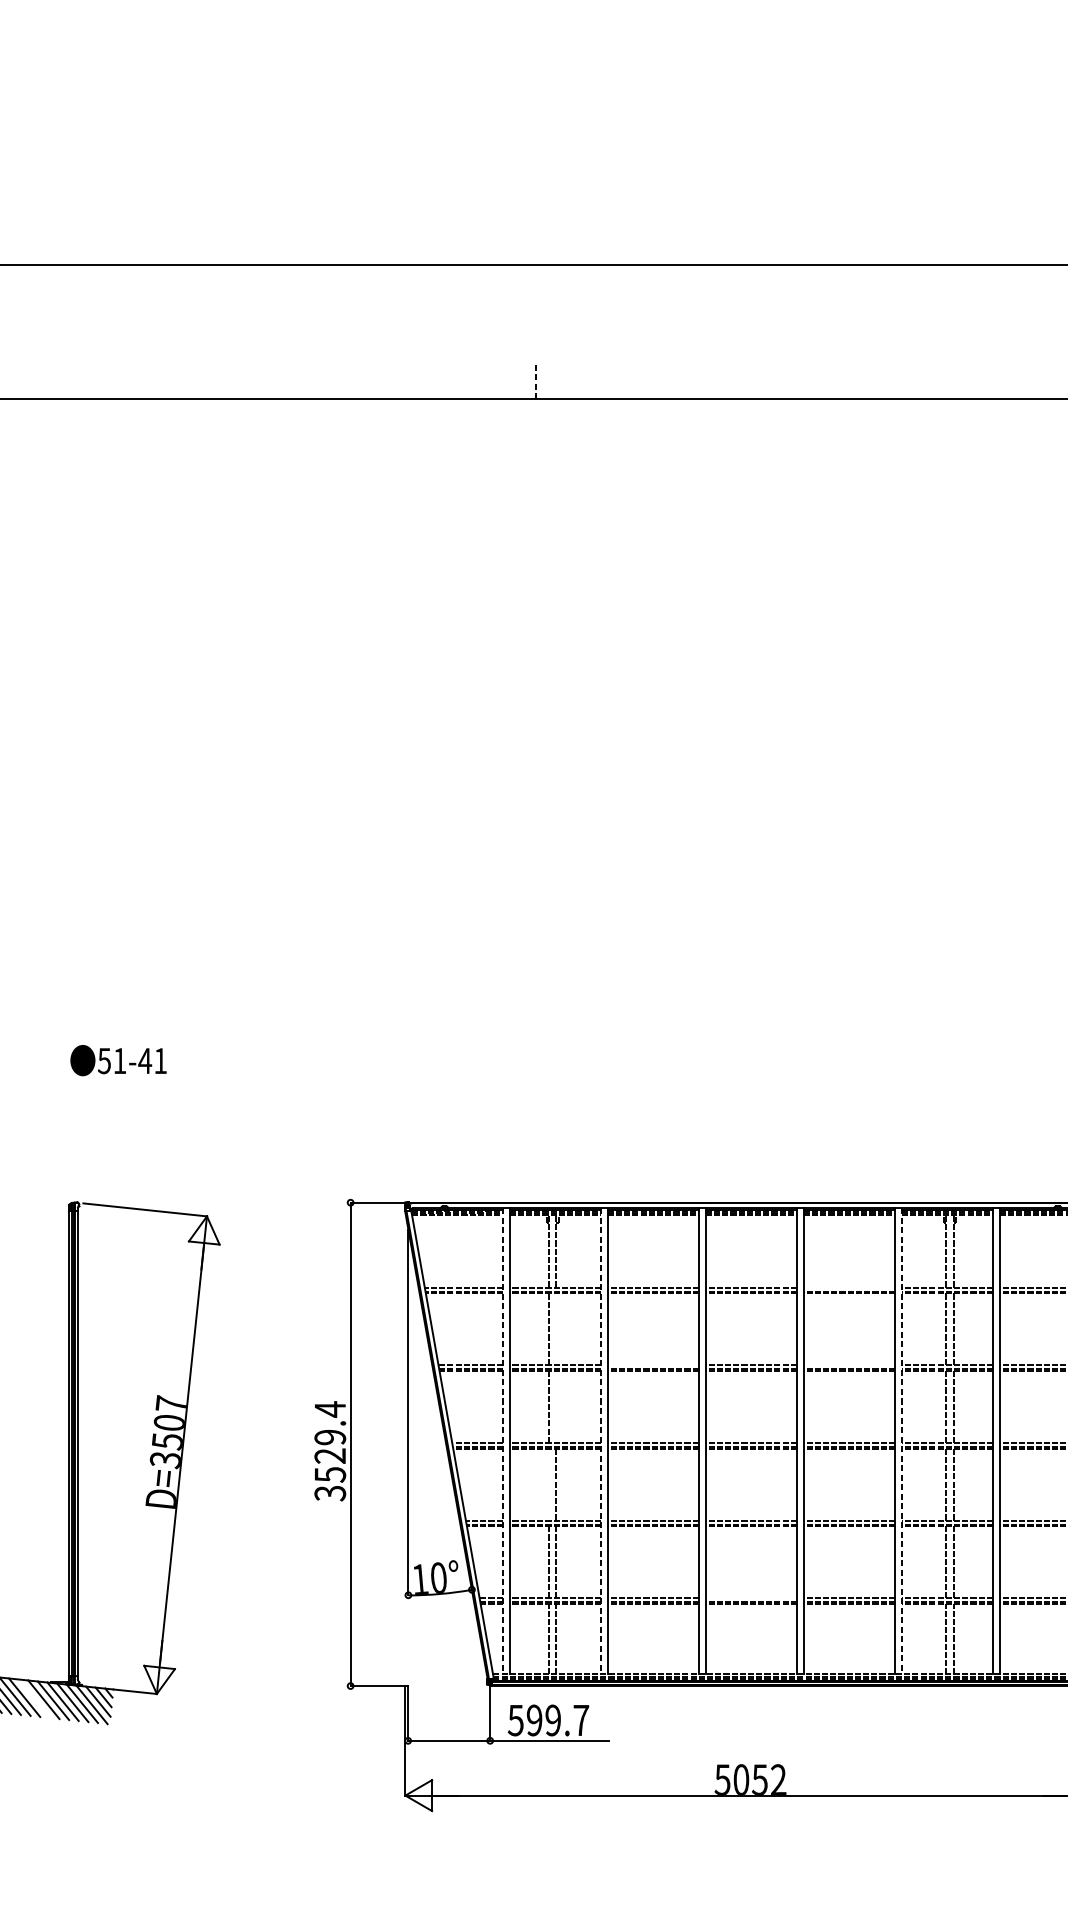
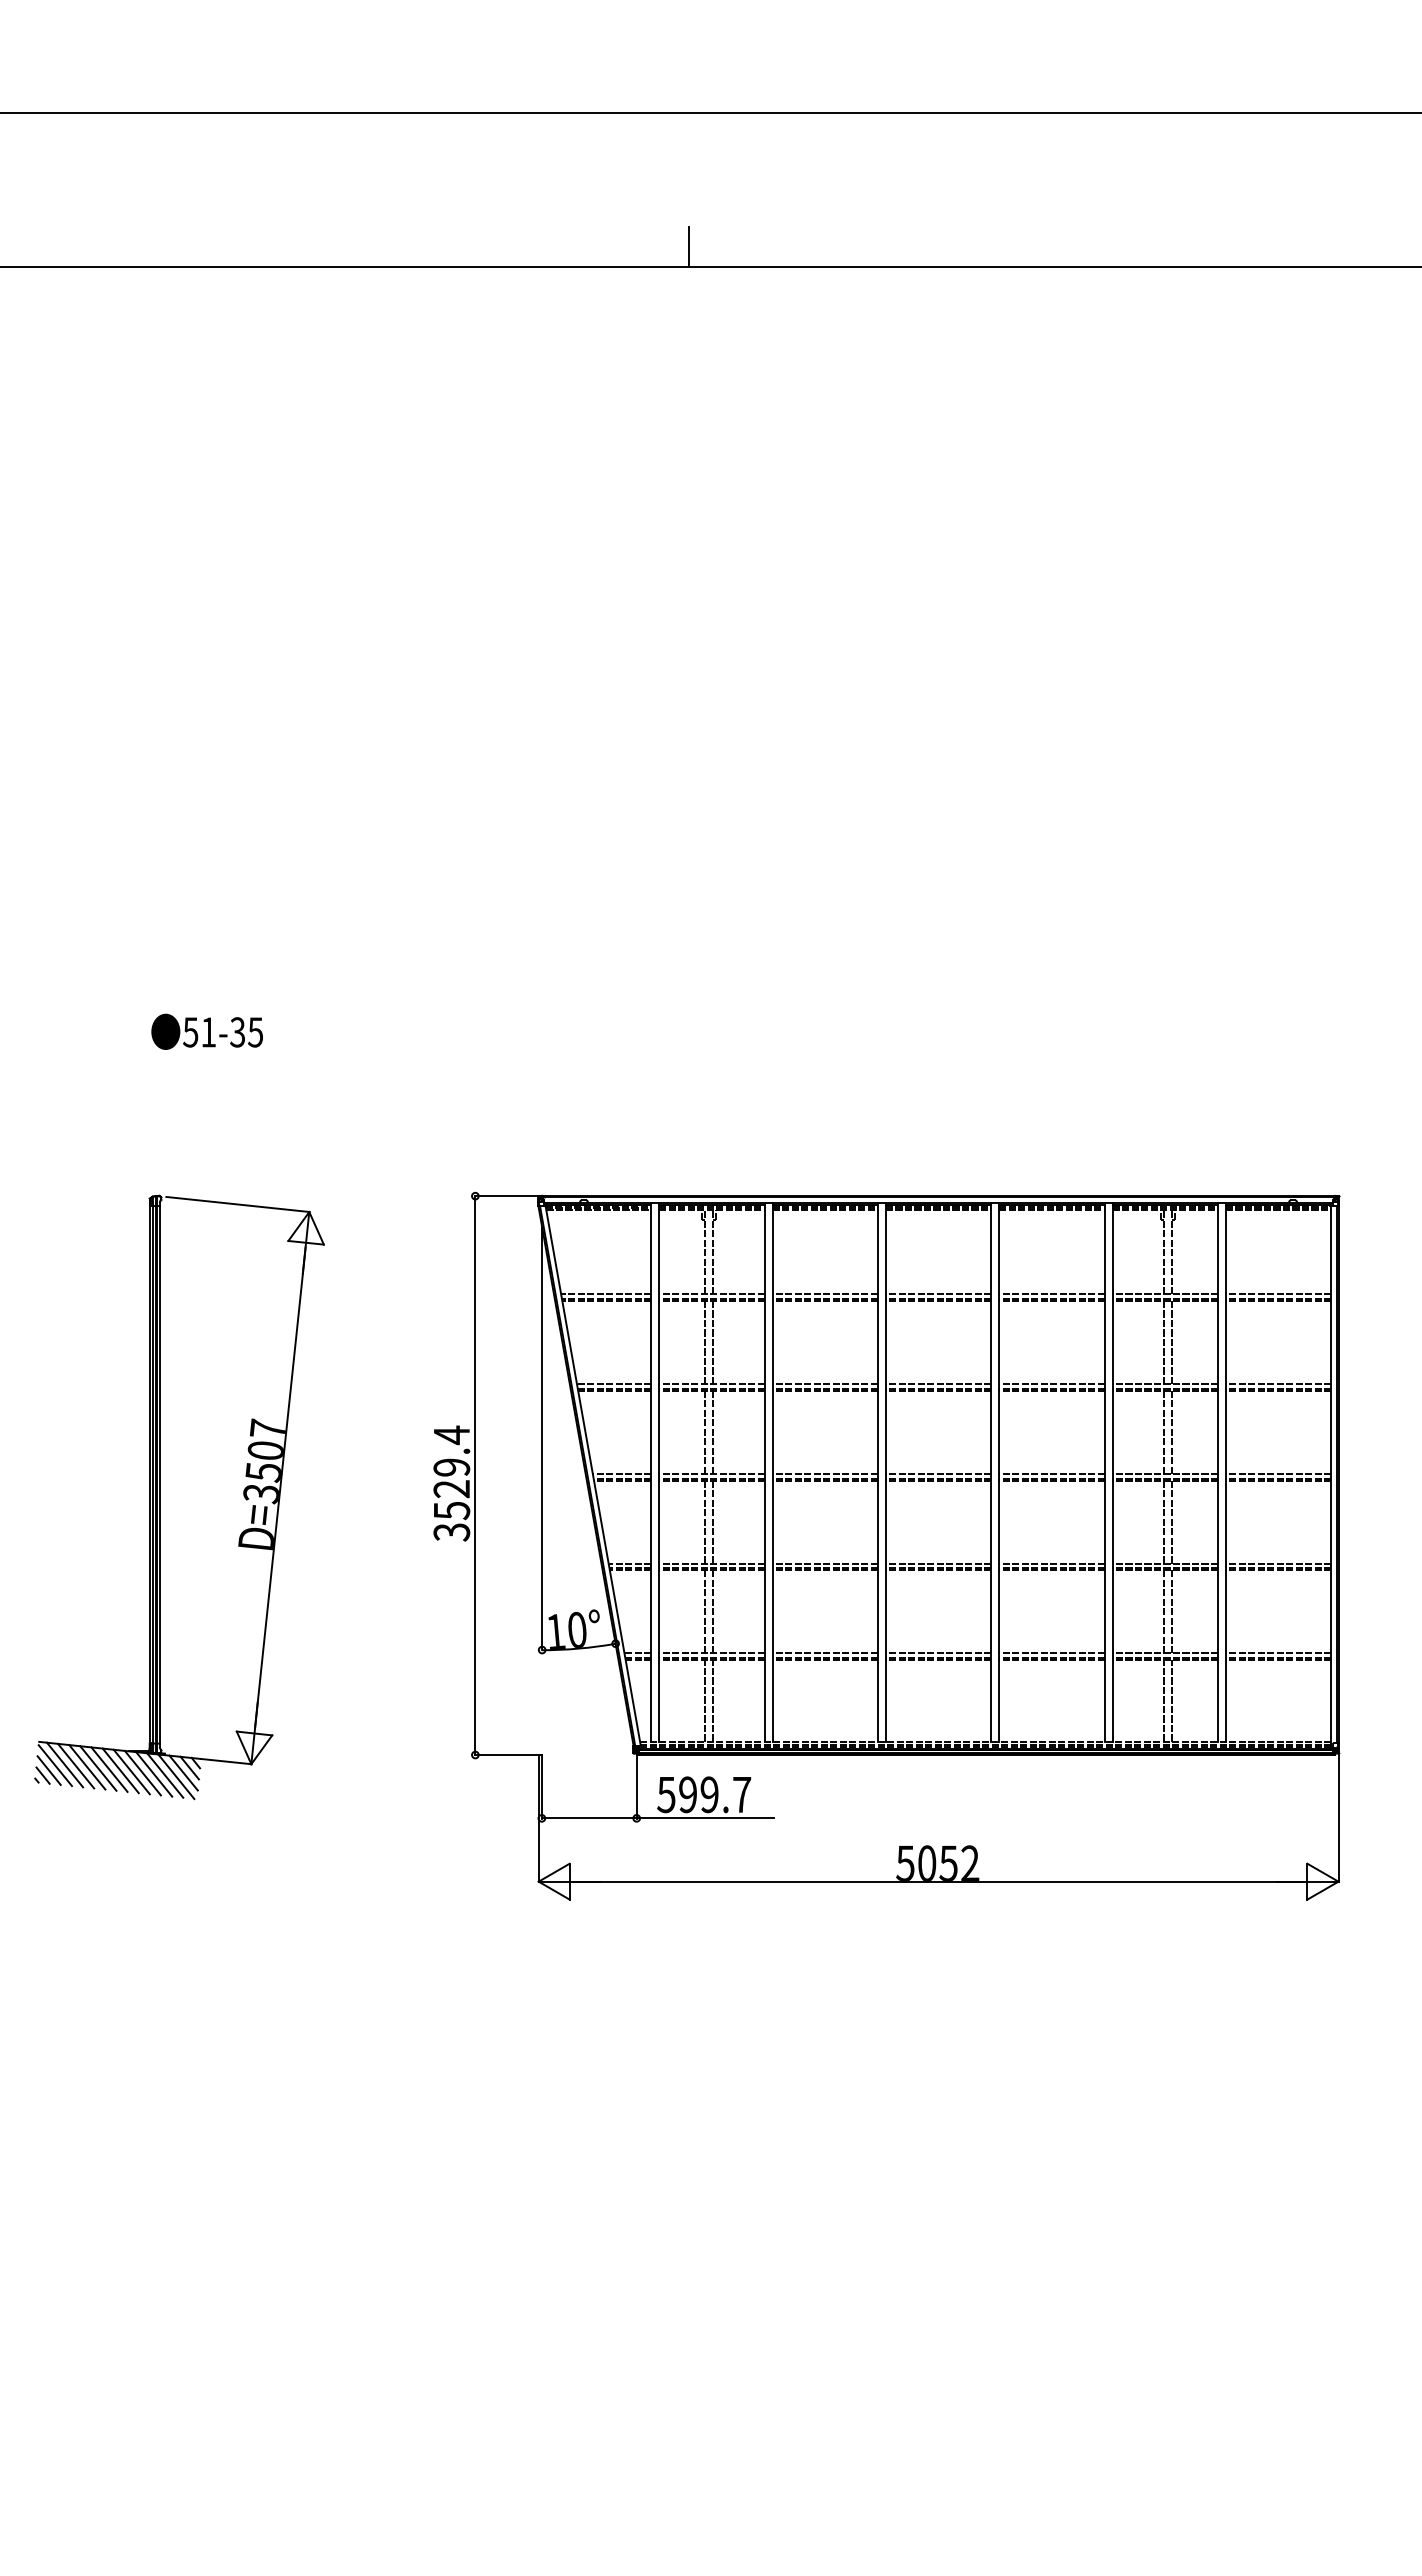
line: (535, 382) -> (689, 247), dashed -> solid
text: (151, 1061) -> (245, 1032), 51-41 -> 51-35
line: (848, 1287) -> (1051, 1294), added
line: (556, 1329) -> (713, 1342), added
line: (652, 1365) -> (824, 1384), added
line: (848, 1365) -> (1051, 1384), added
line: (556, 1406) -> (713, 1431), added
line: (502, 1441) -> (651, 1472), dashed -> solid
line: (600, 1441) -> (764, 1472), dashed -> solid
line: (901, 1441) -> (1112, 1472), dashed -> solid
line: (548, 1484) -> (704, 1521), added
line: (751, 1598) -> (938, 1653), added
line: (34, 1698) -> (109, 1769), added

